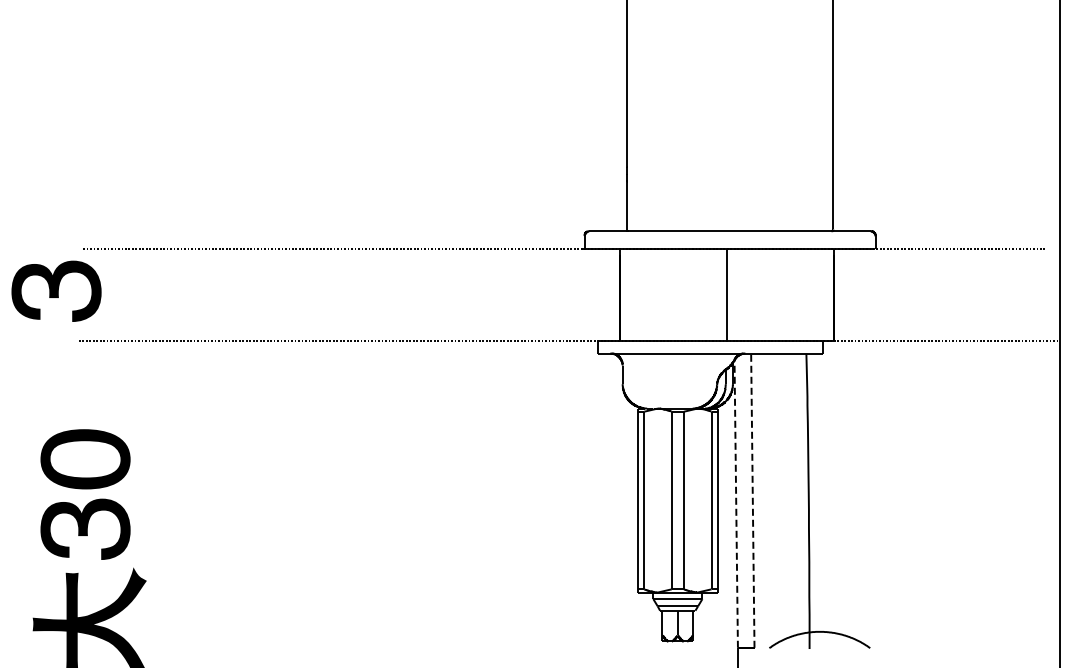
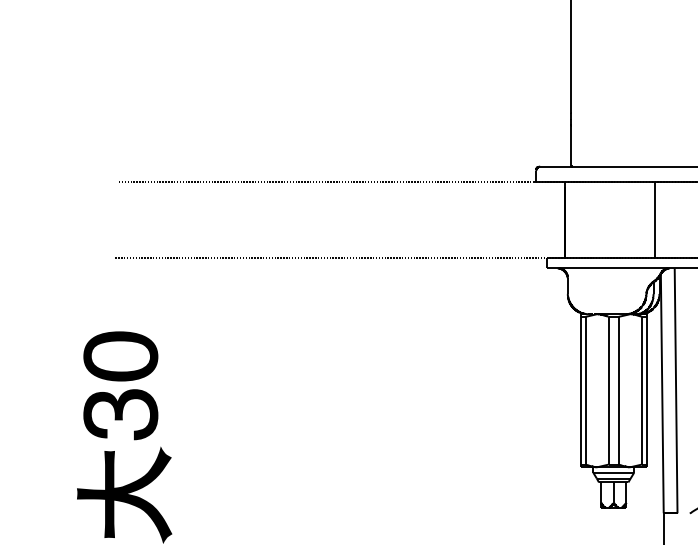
part: (56, 290) -> (96, 215), removed
line: (752, 500) -> (675, 390), dashed -> solid
line: (736, 503) -> (662, 393), dashed -> solid

